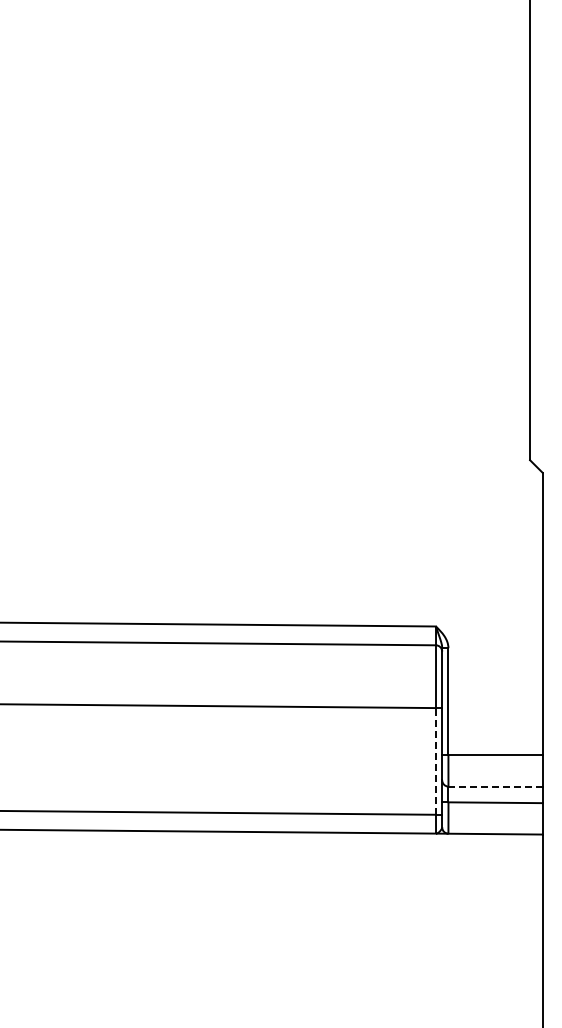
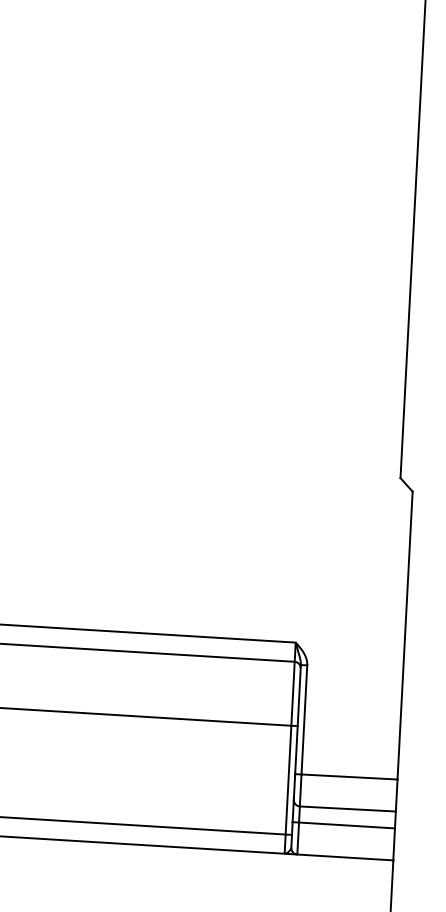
line: (435, 760) -> (288, 779), dashed -> solid
line: (495, 786) -> (347, 808), dashed -> solid

